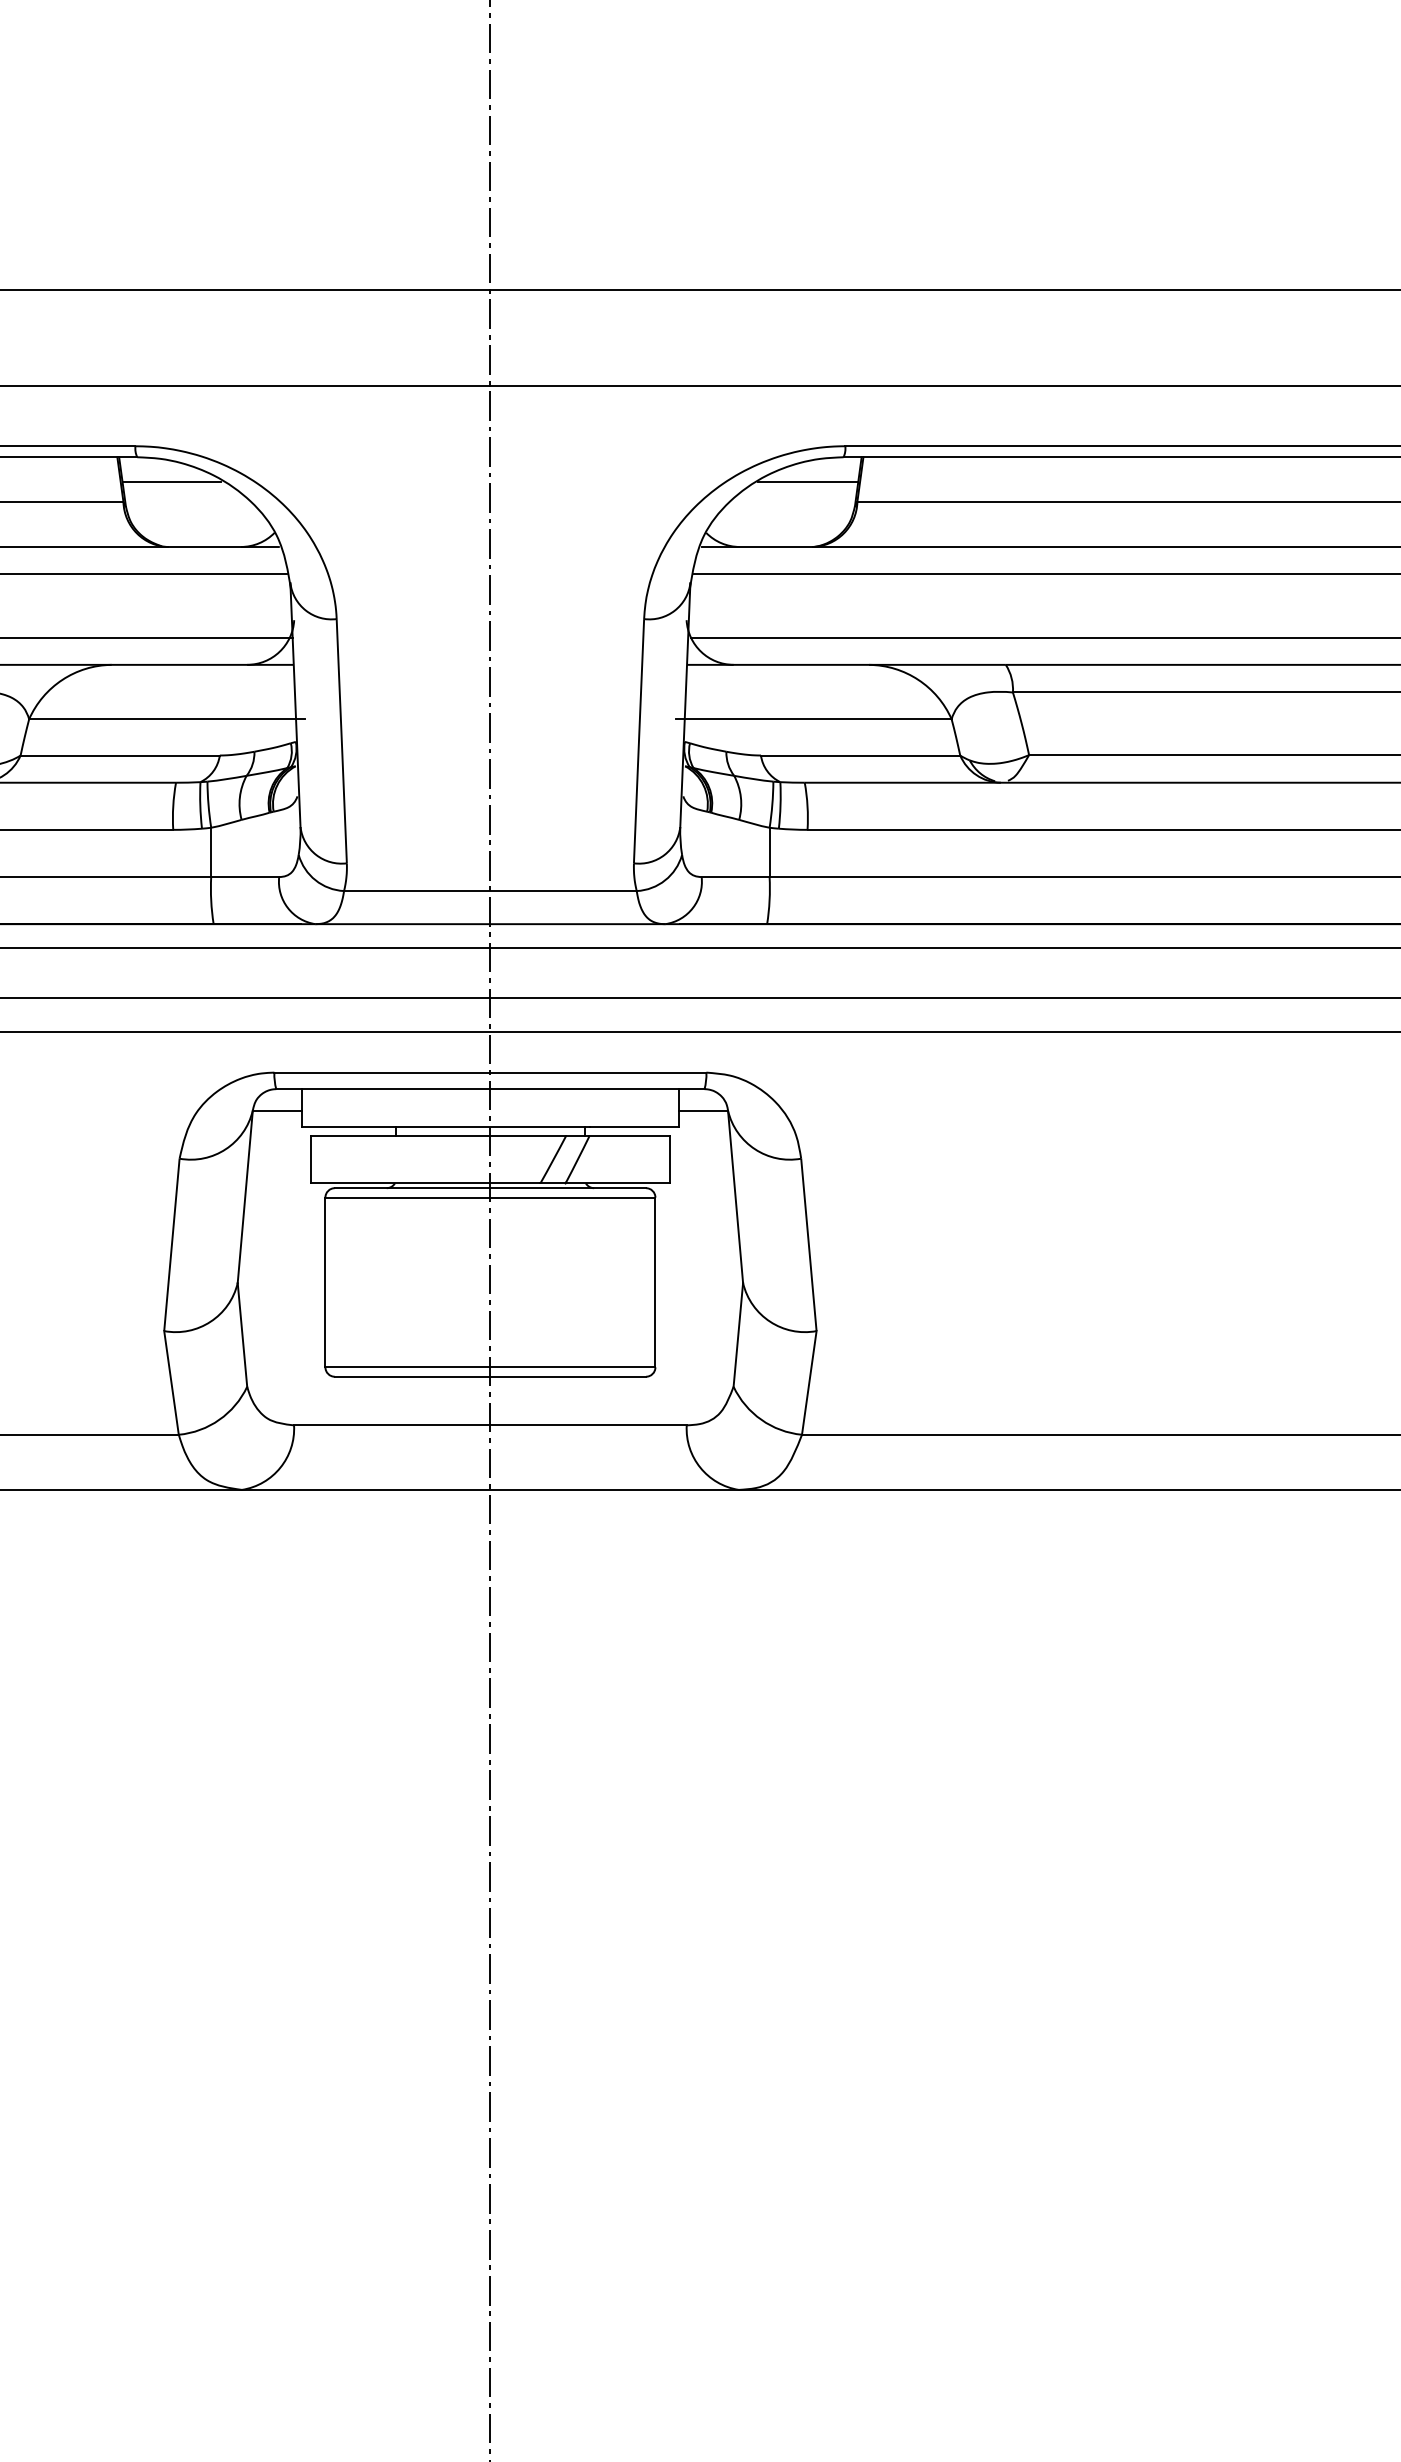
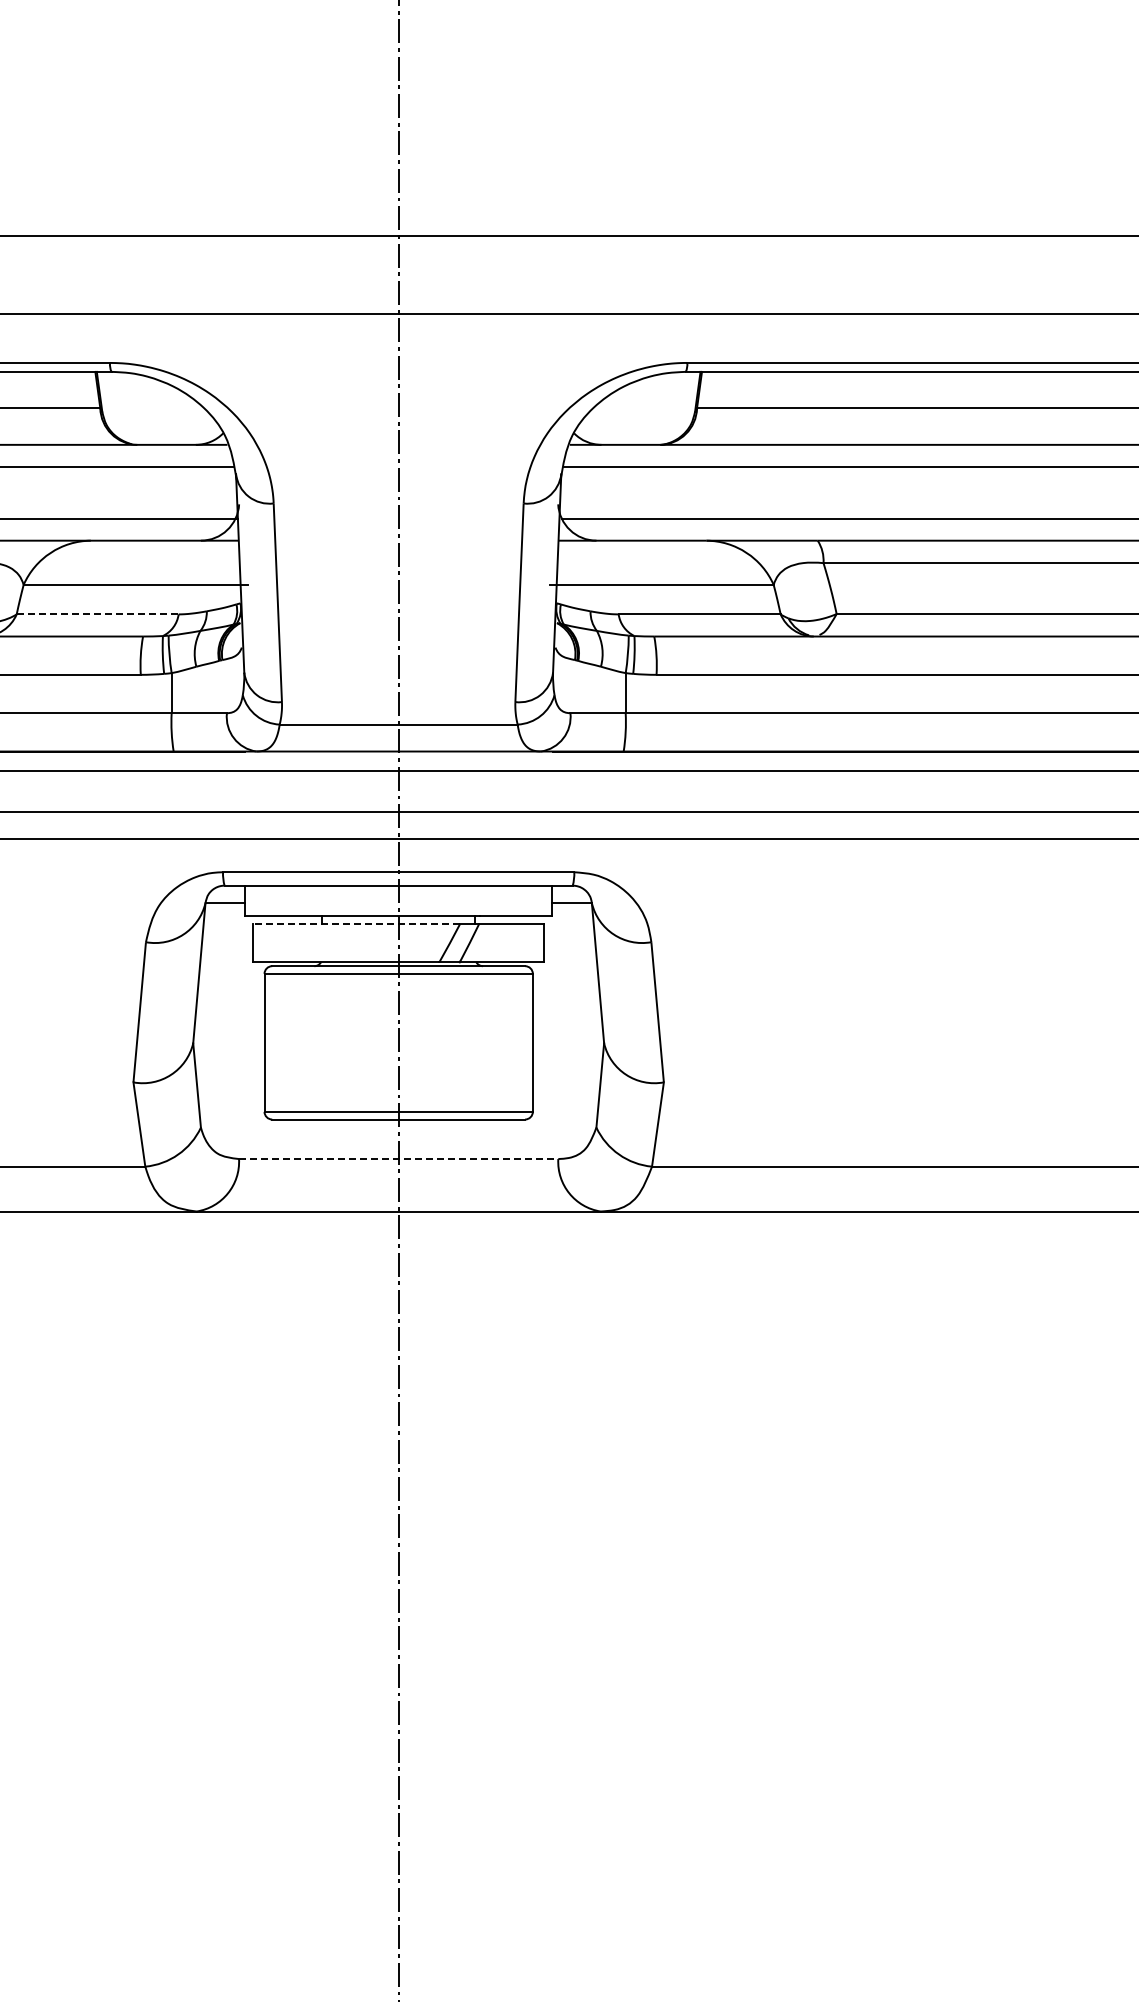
line: (171, 482) -> (139, 392), removed
line: (807, 482) -> (656, 392), removed
line: (119, 755) -> (97, 614), solid -> dashed
line: (438, 1136) -> (356, 924), solid -> dashed
line: (490, 1425) -> (398, 1159), solid -> dashed

